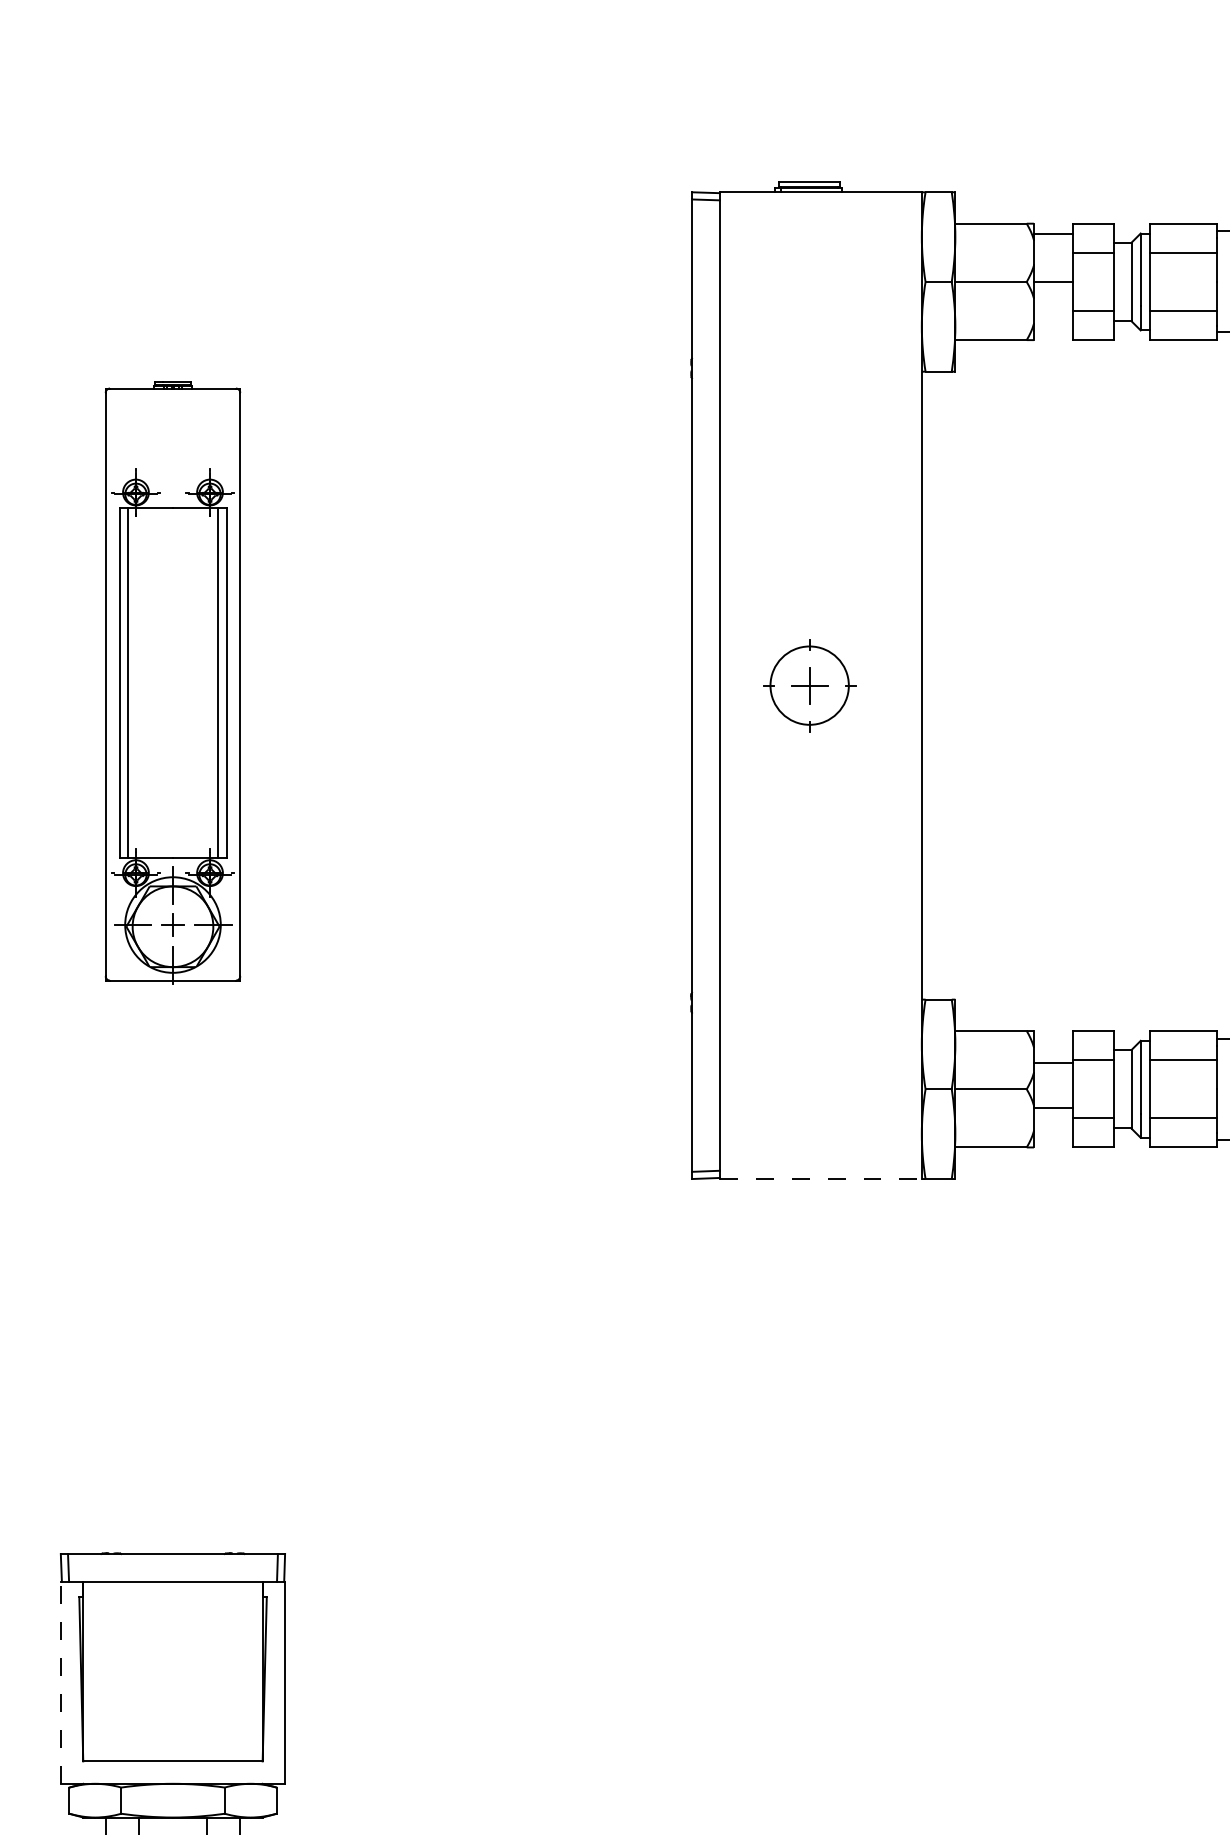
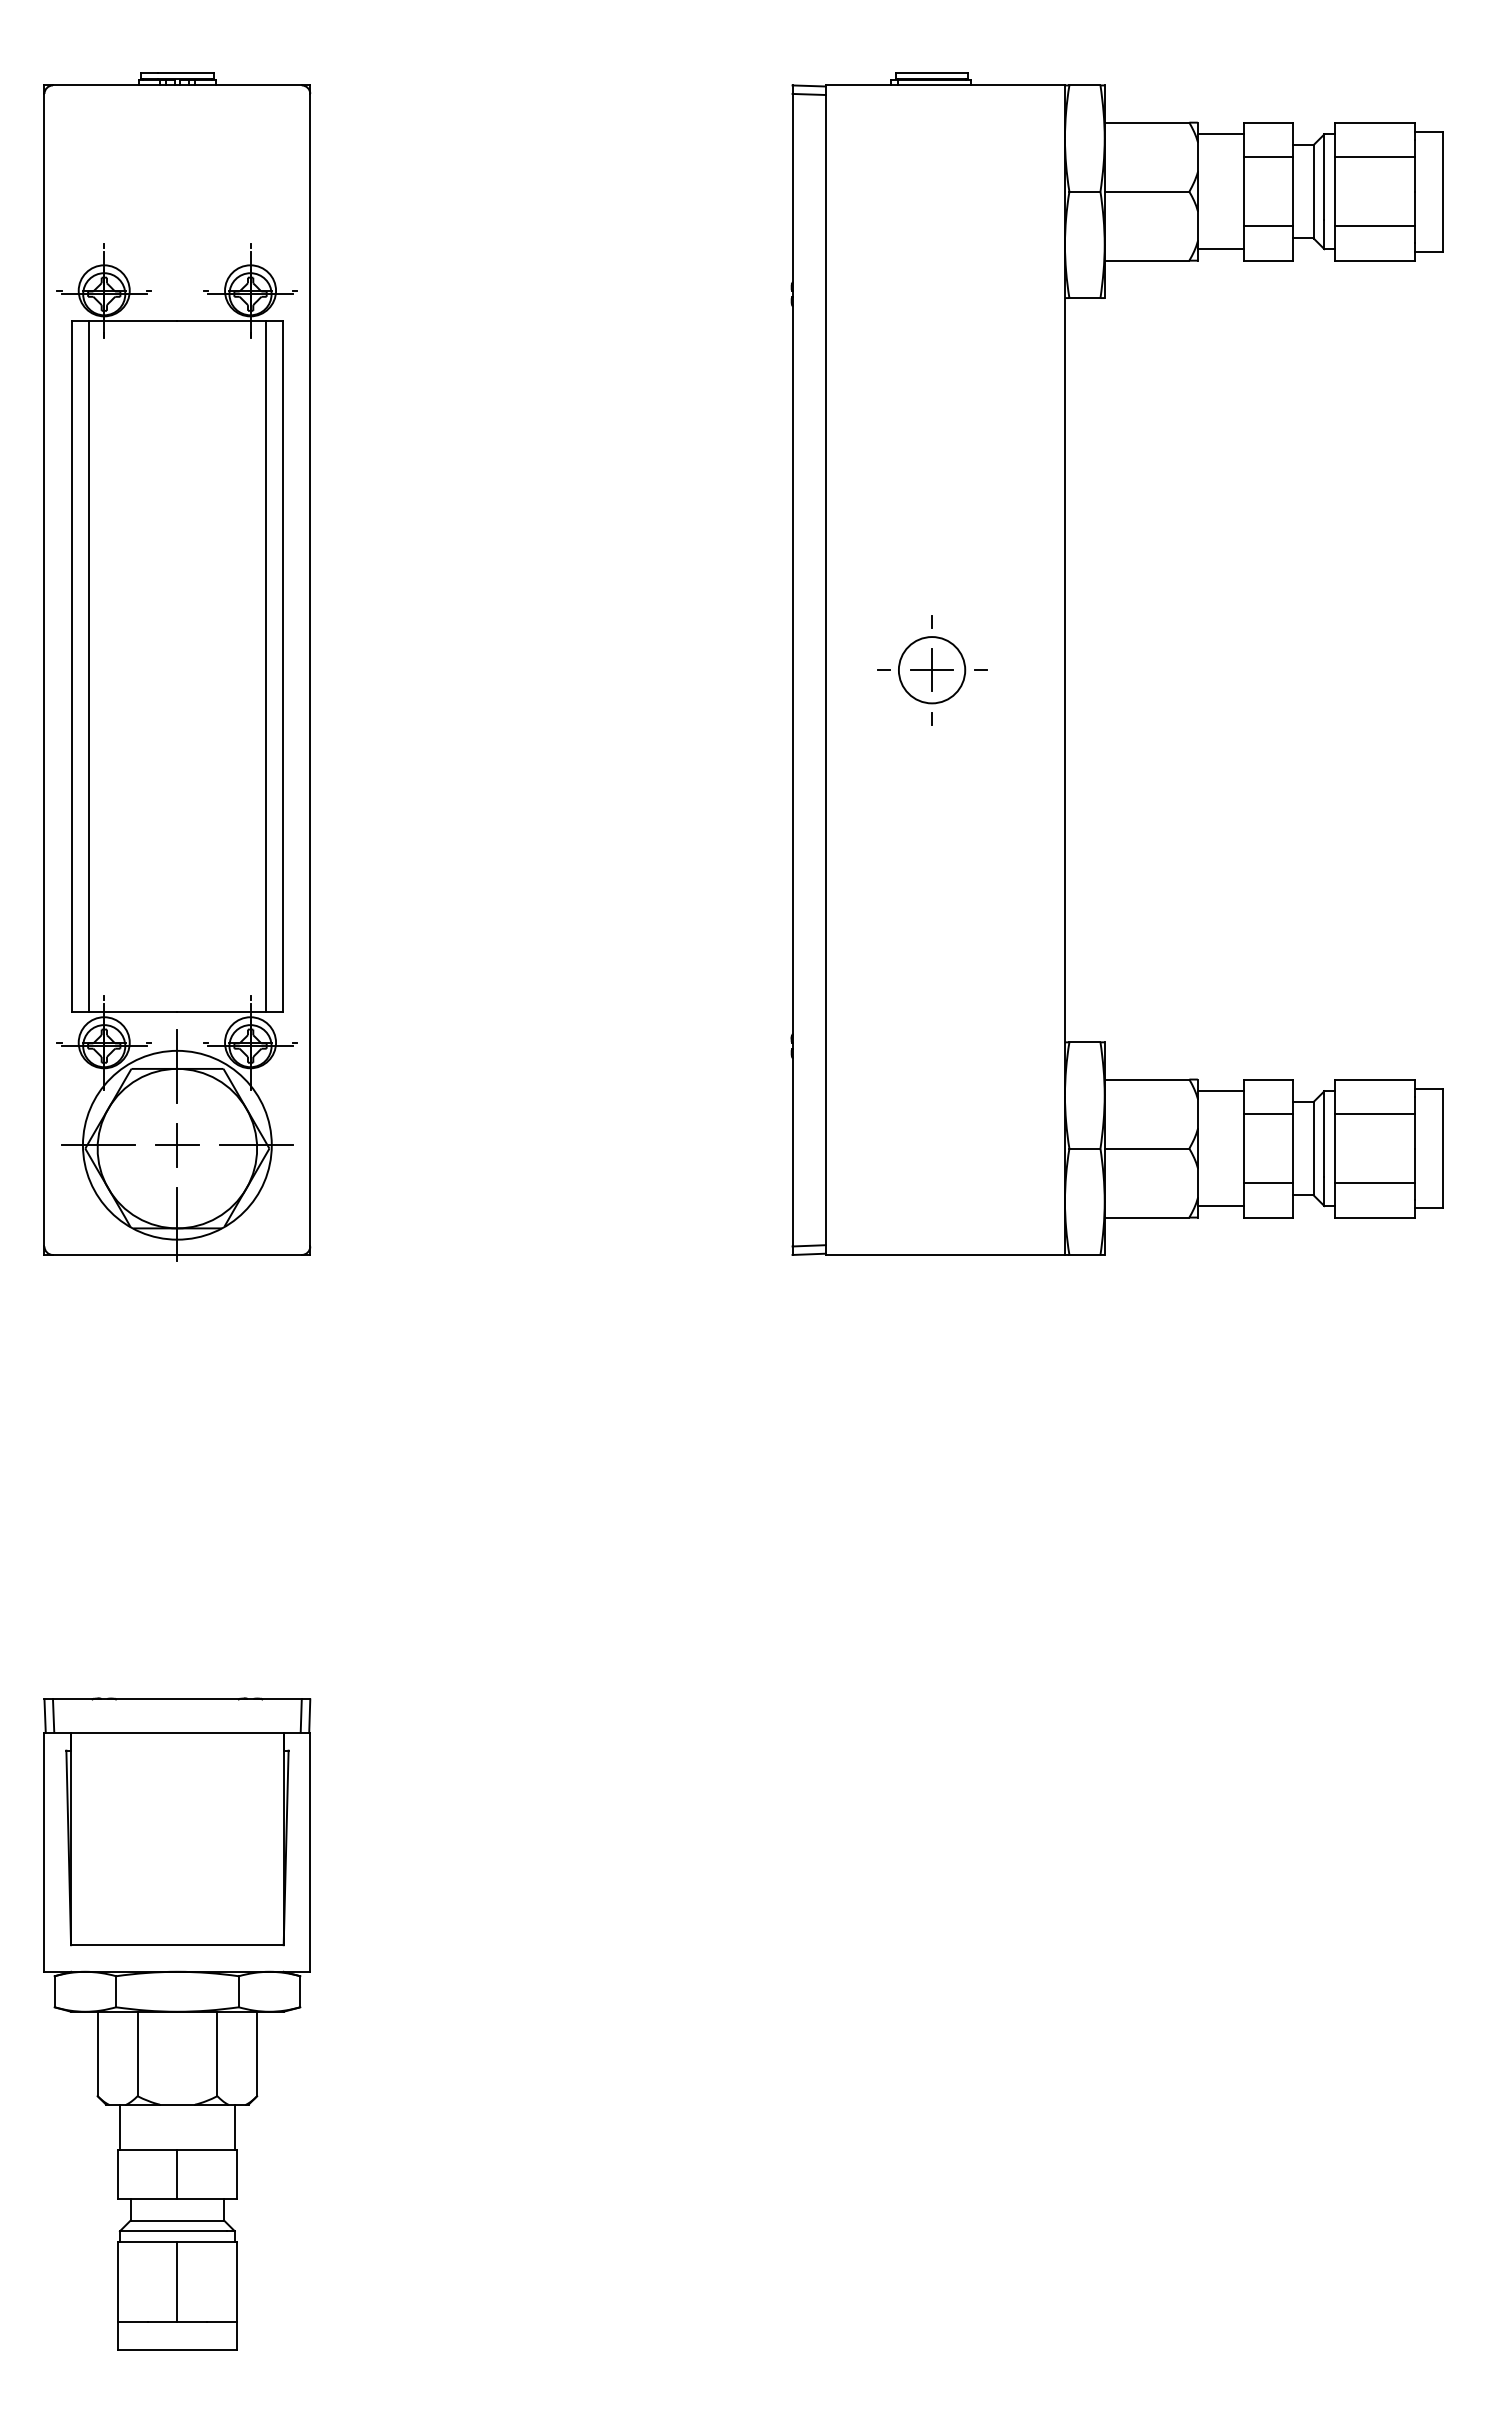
line: (1053, 282) -> (1220, 249), moved
part: (173, 682) -> (177, 666), size x1.67
circle: (809, 685) -> (931, 670), size x0.71
line: (1053, 1063) -> (1220, 1206), moved
line: (1053, 1108) -> (1220, 1091), moved
line: (821, 1178) -> (945, 1254), dashed -> solid
line: (60, 1683) -> (44, 1852), dashed -> solid

